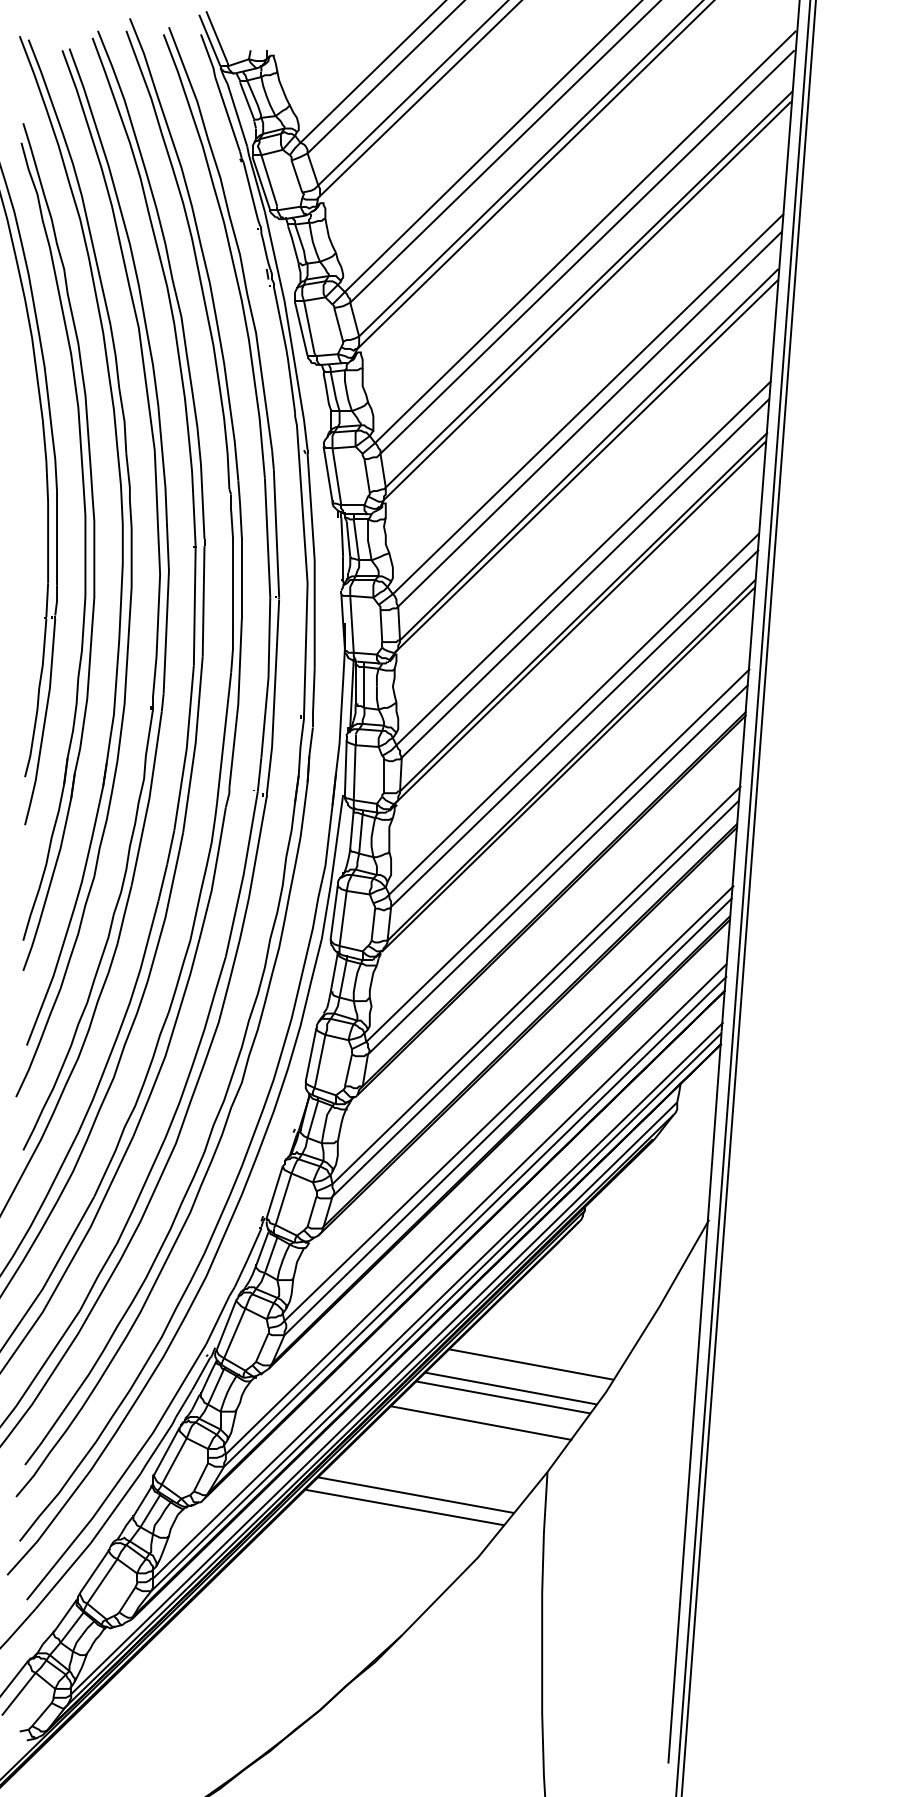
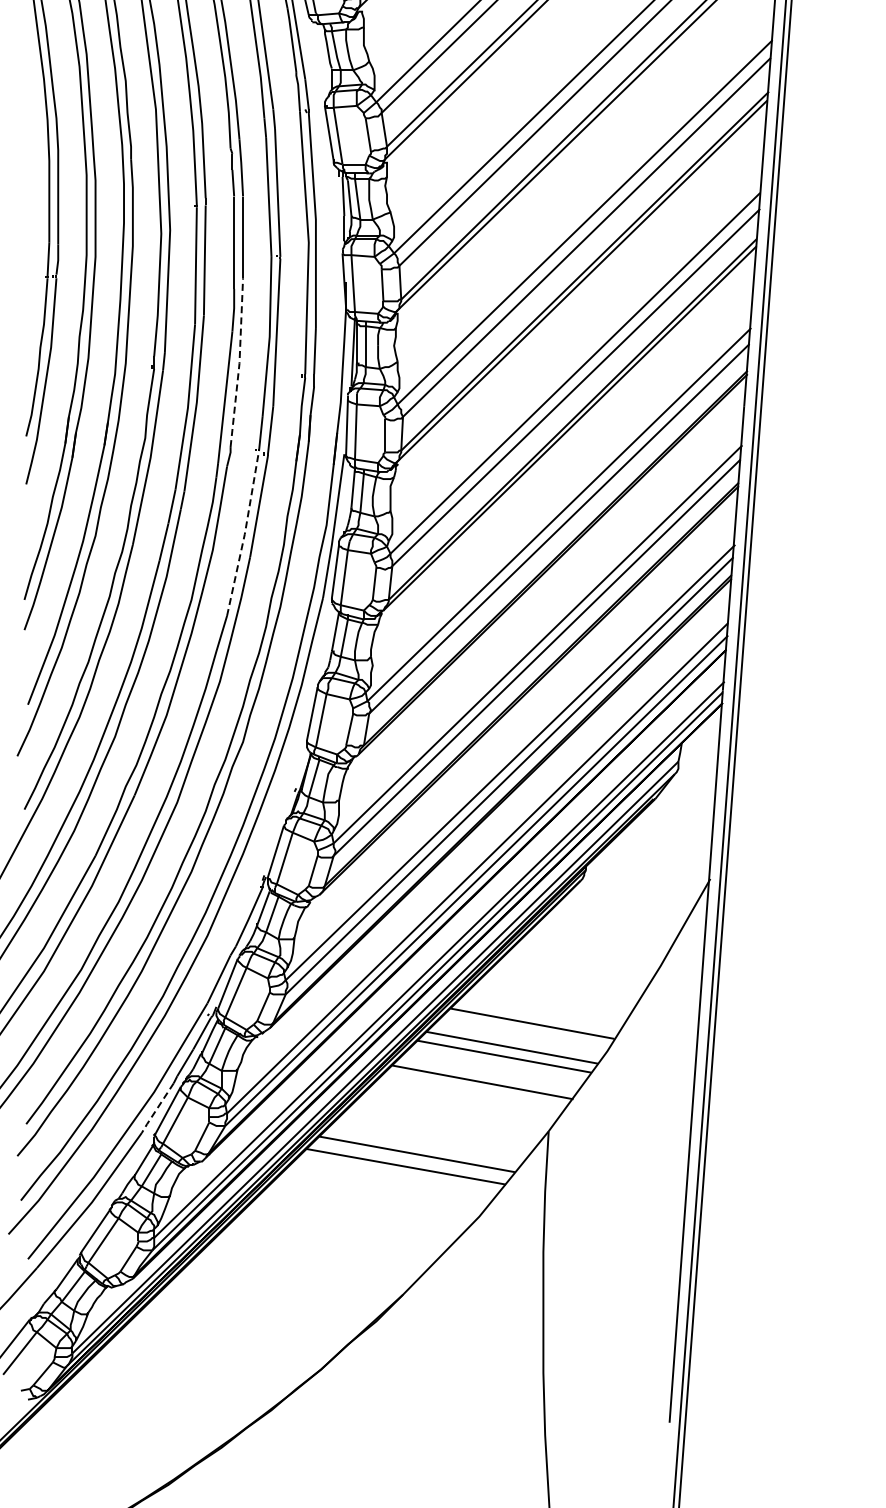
line: (238, 704) -> (239, 363), solid -> dashed
line: (243, 874) -> (244, 533), solid -> dashed
line: (155, 1449) -> (156, 1108), solid -> dashed

